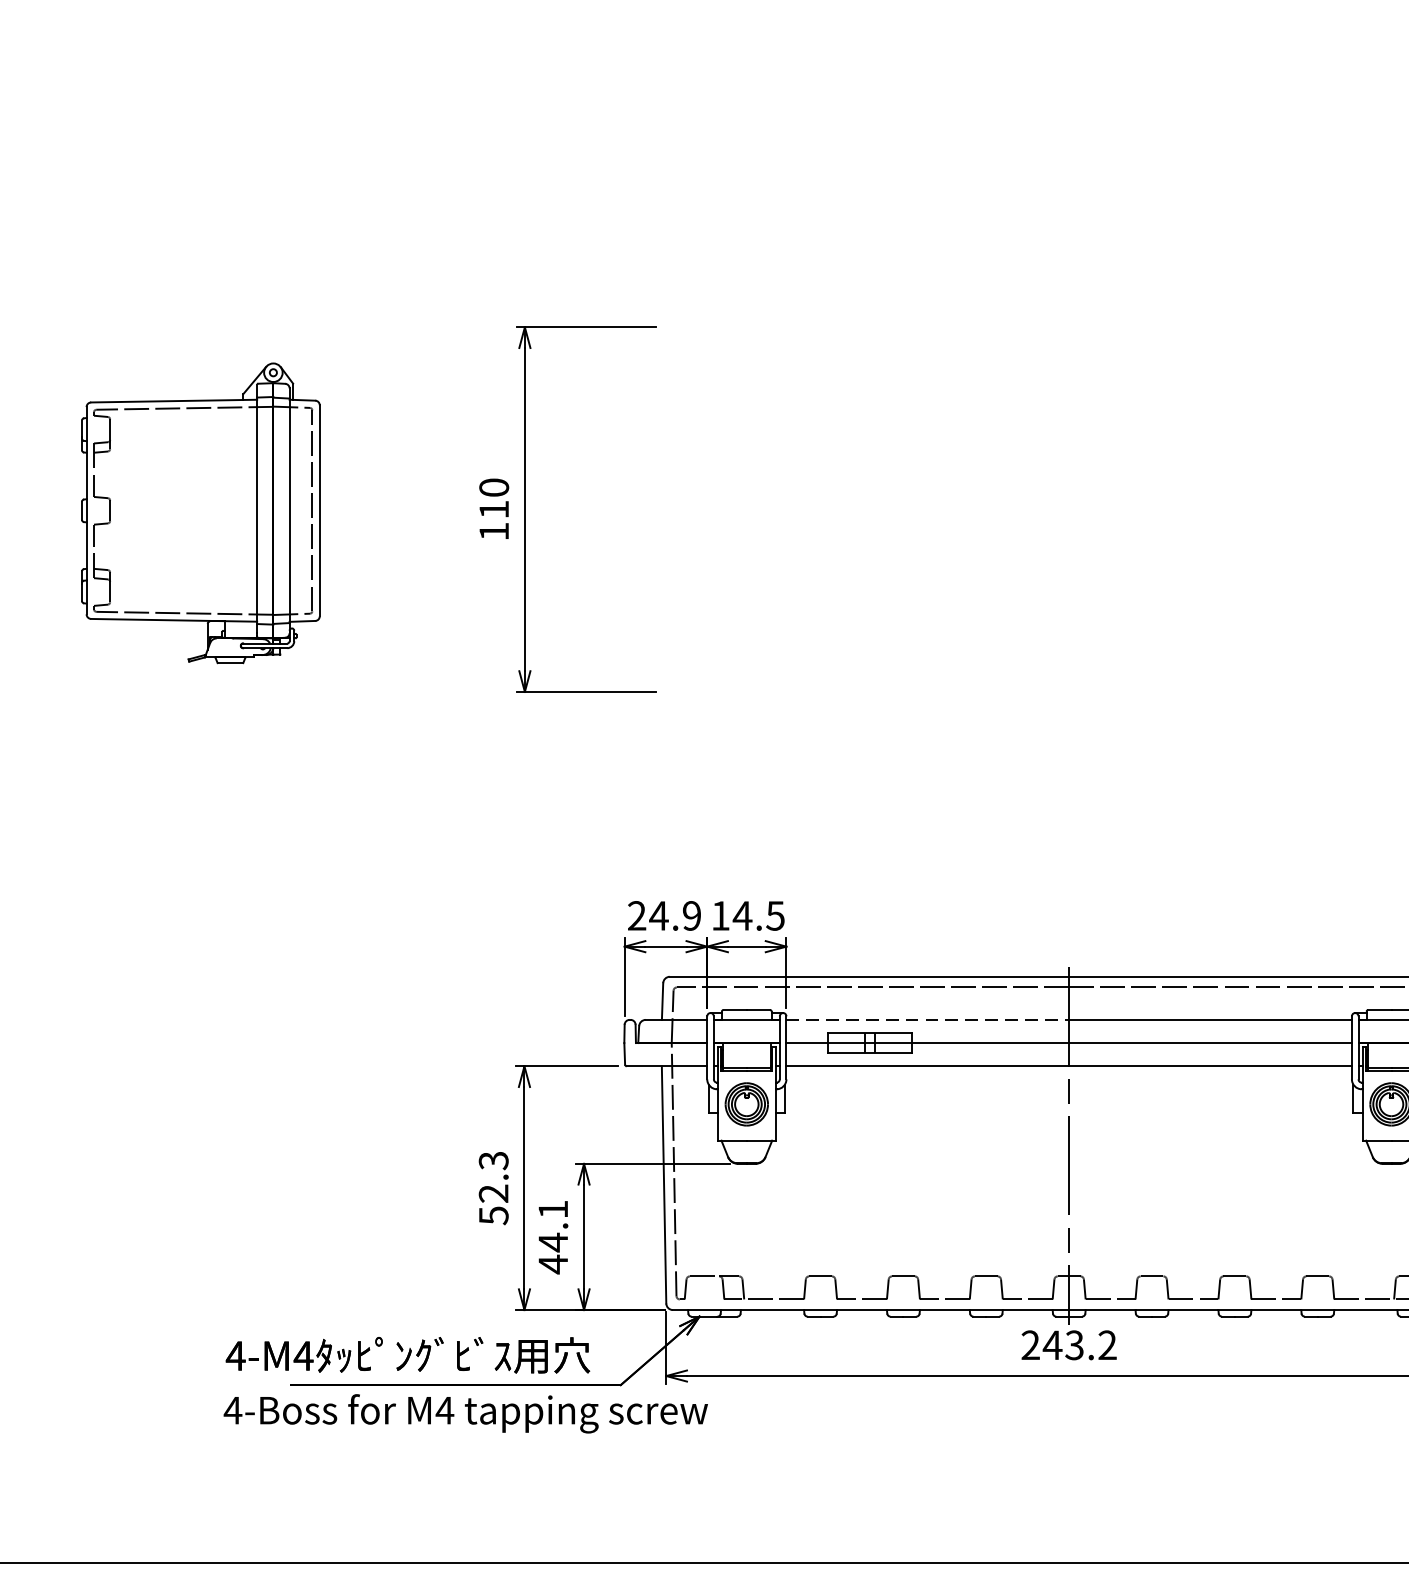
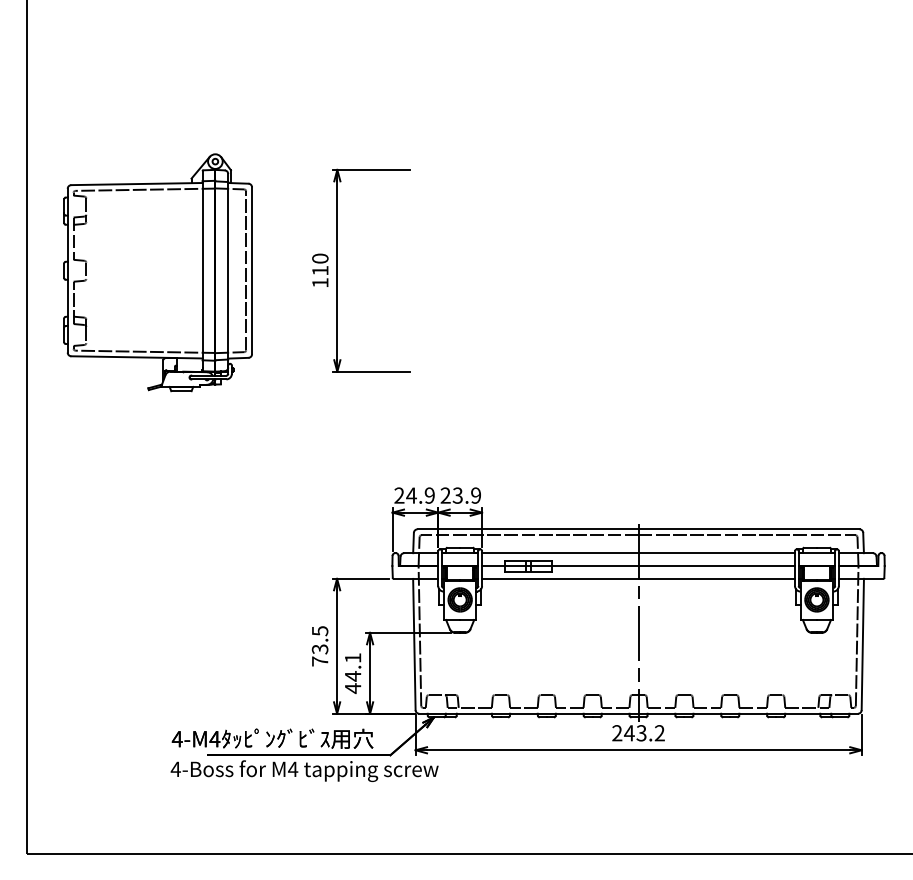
part: (199, 512) -> (157, 272), size x1.43
text: (747, 915) -> (460, 495), 14.5 -> 23.9
line: (928, 1020) -> (560, 553), dashed -> solid
text: (492, 1188) -> (319, 646), 52.3 -> 73.5

